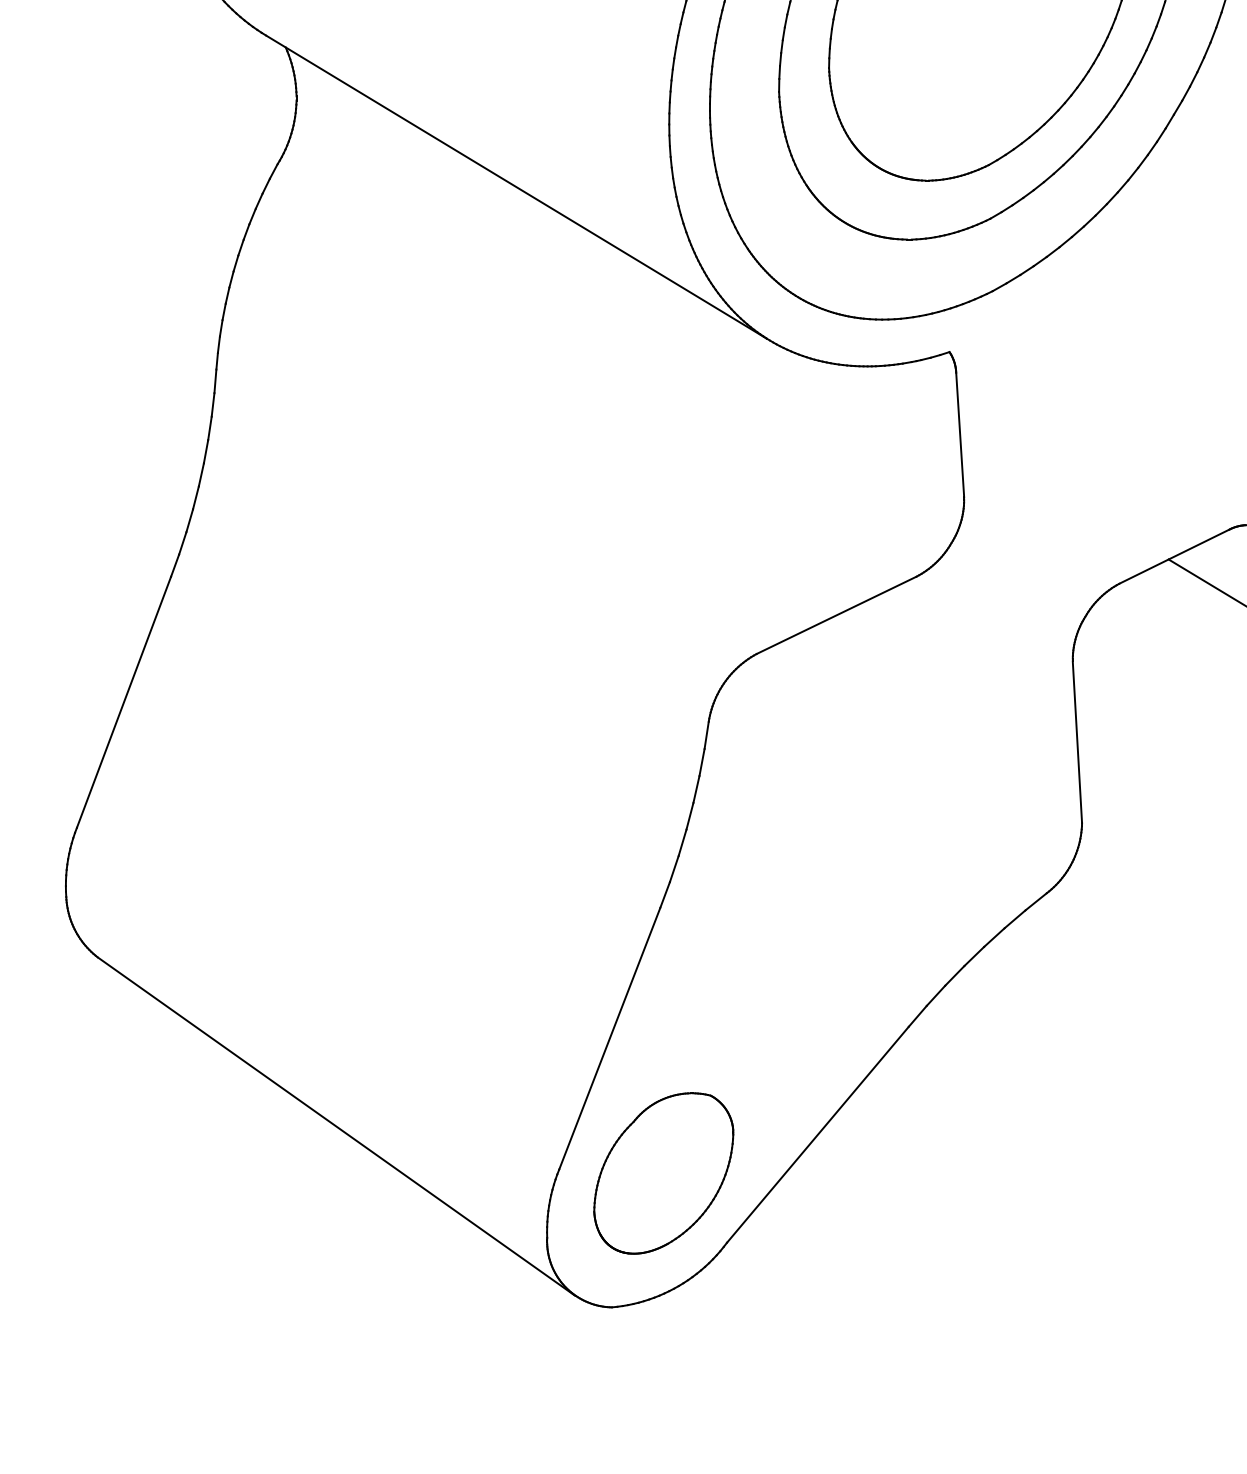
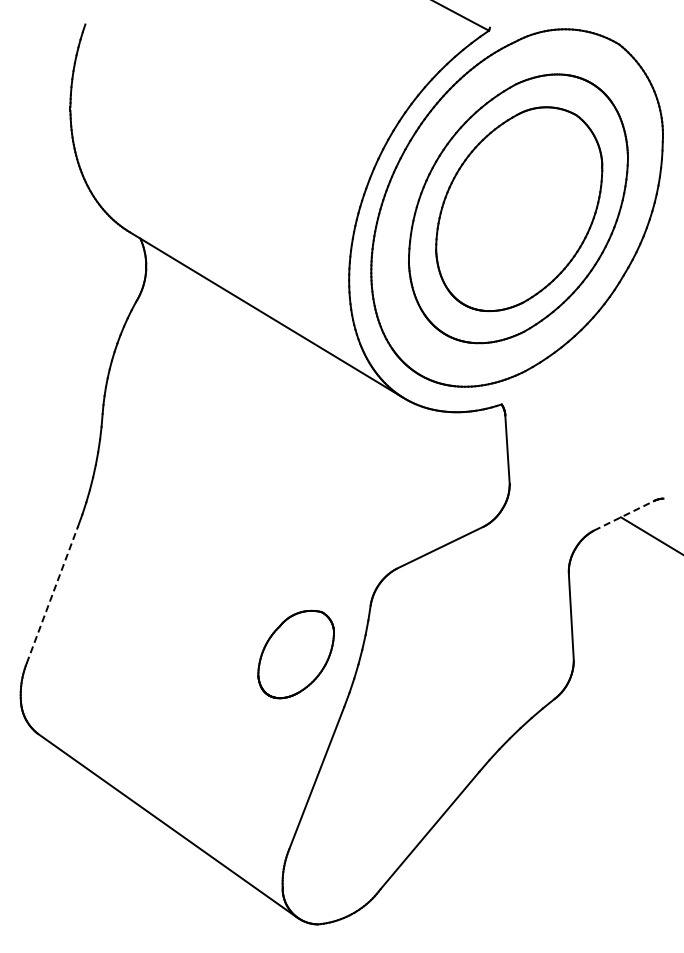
line: (1175, 556) -> (624, 515), solid -> dashed
line: (124, 703) -> (52, 595), solid -> dashed
part: (662, 1173) -> (295, 654), moved

